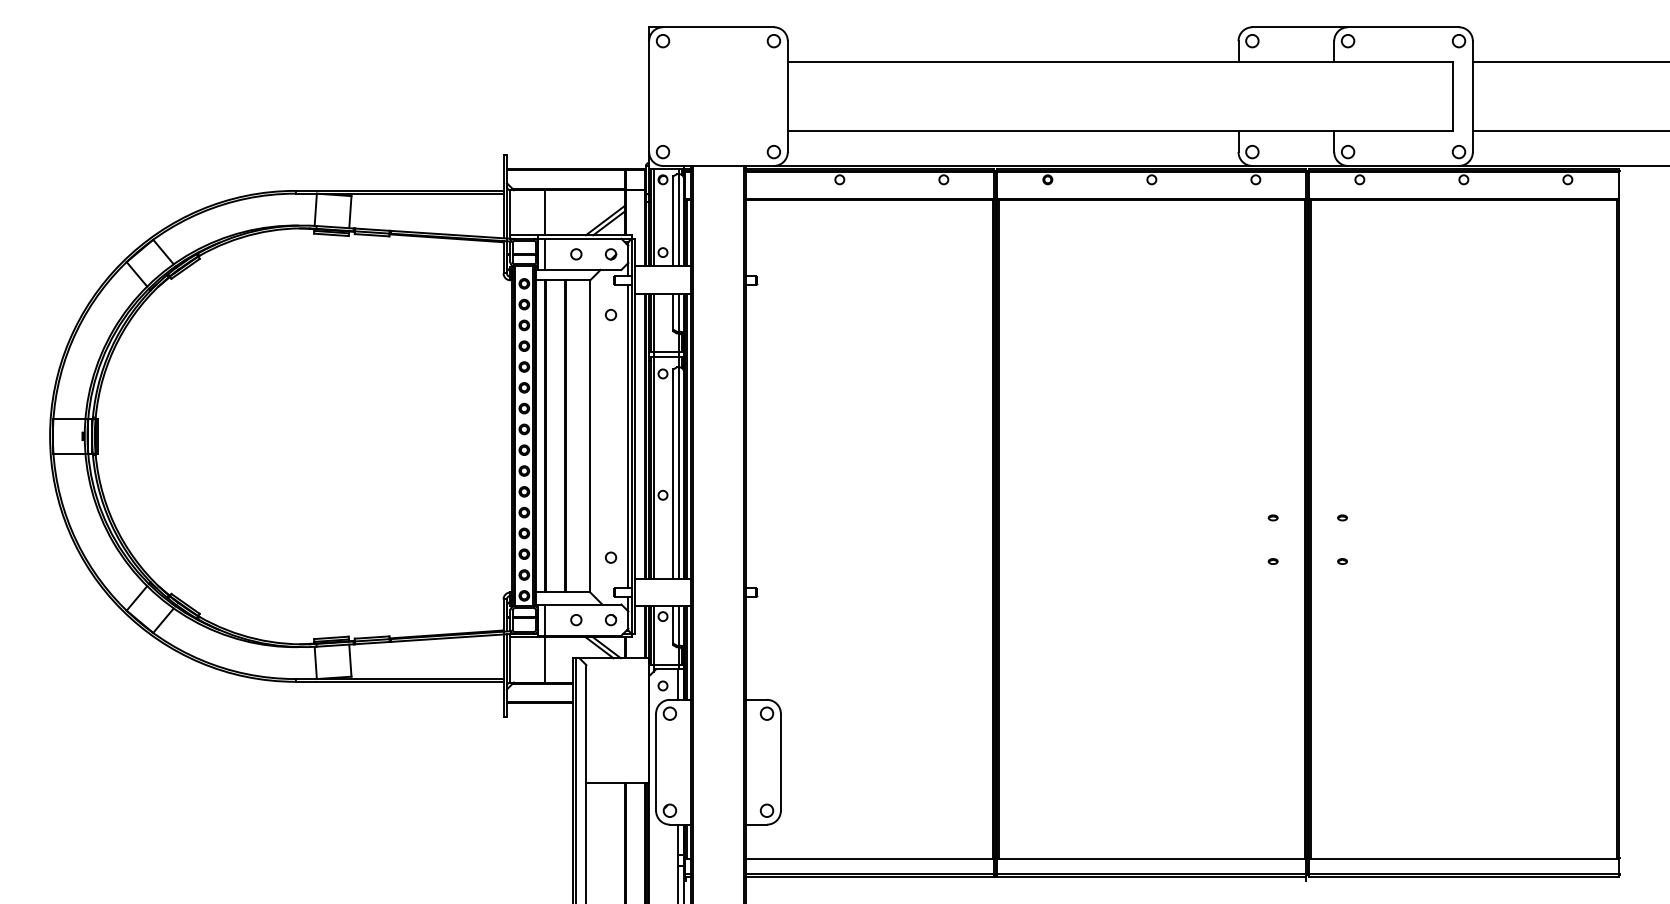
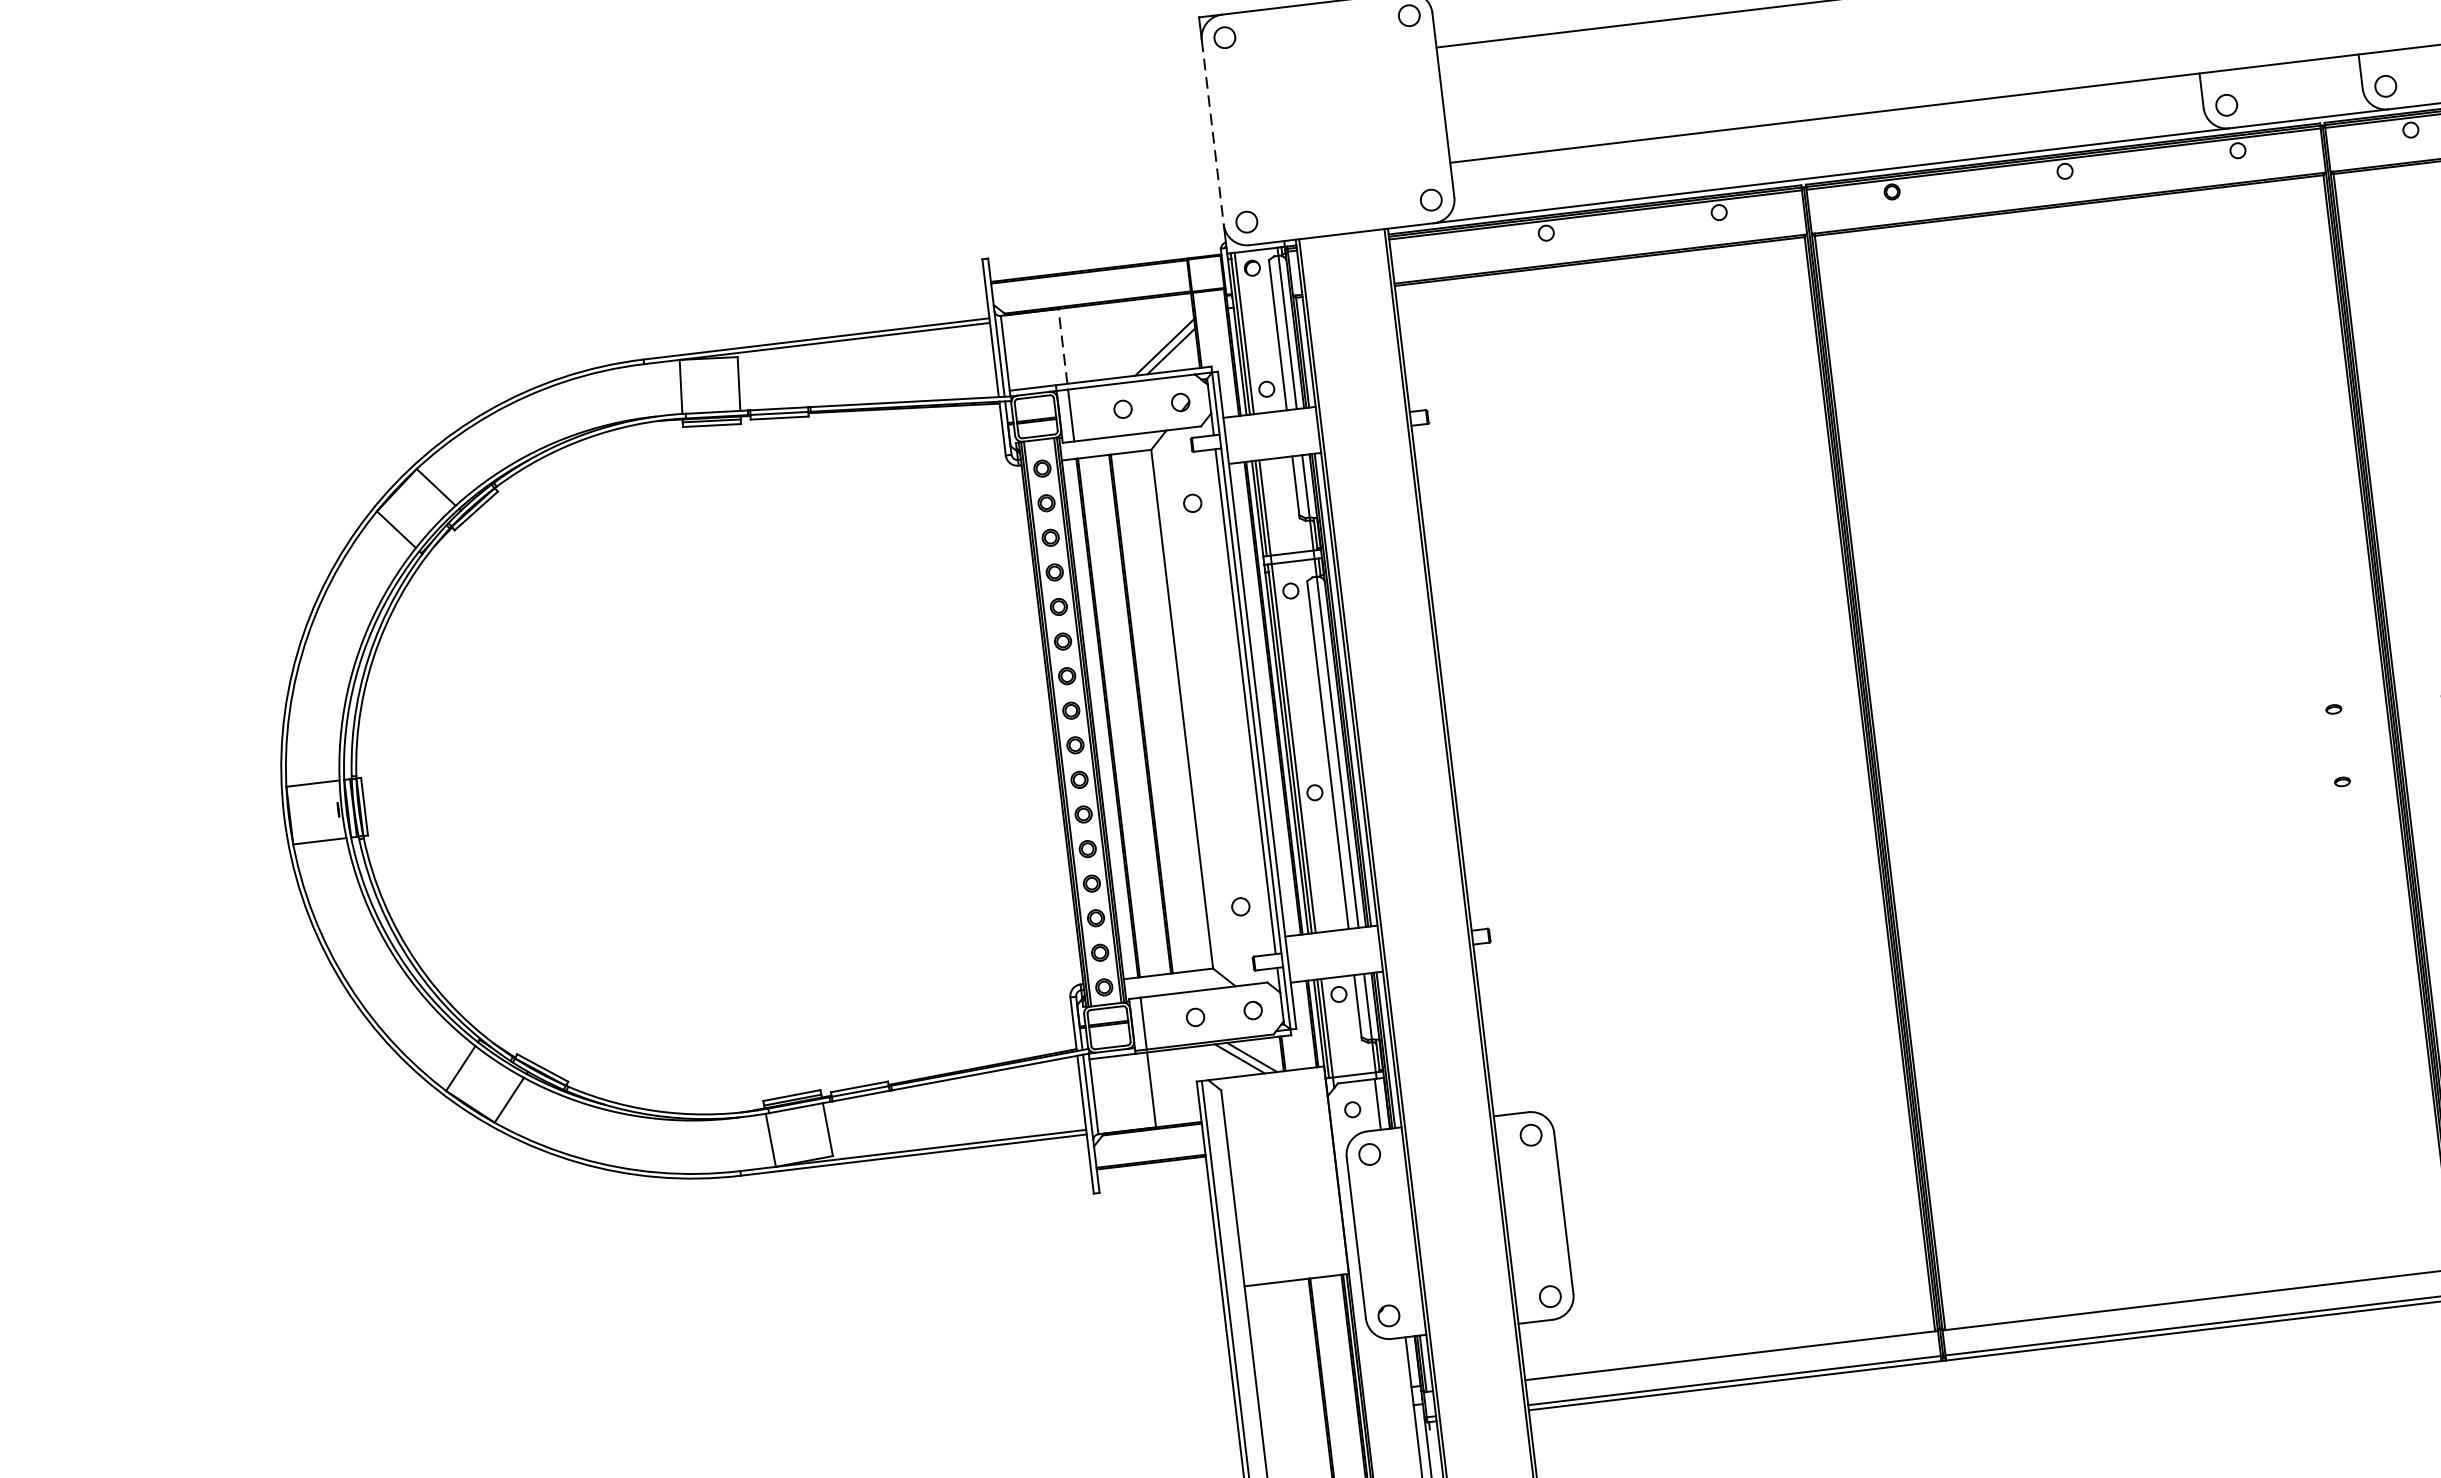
line: (649, 97) -> (1213, 134), solid -> dashed
line: (545, 212) -> (1063, 345), solid -> dashed

